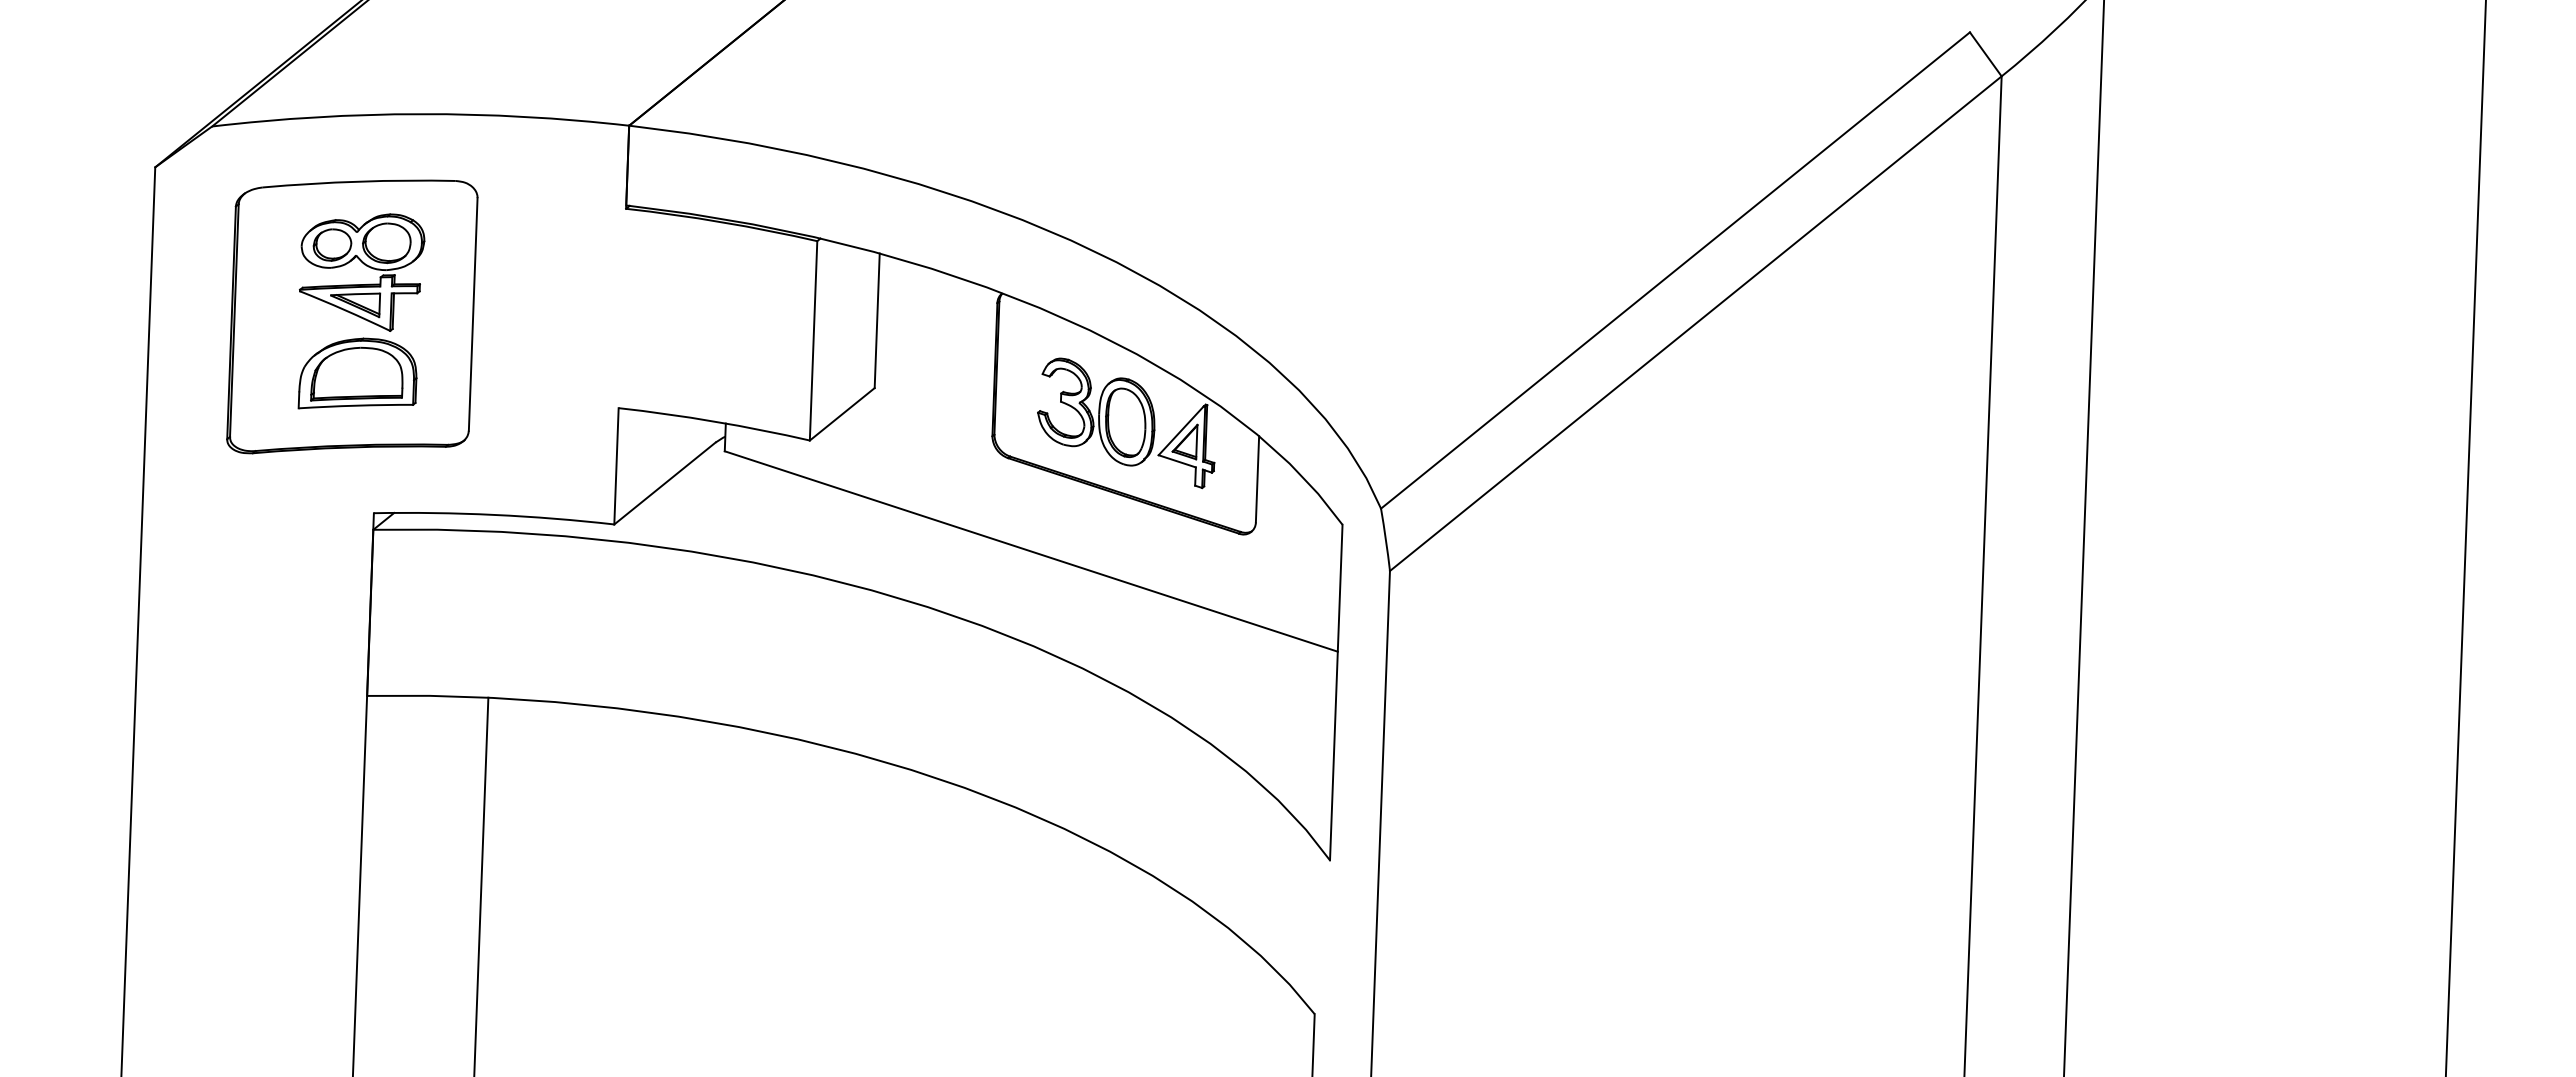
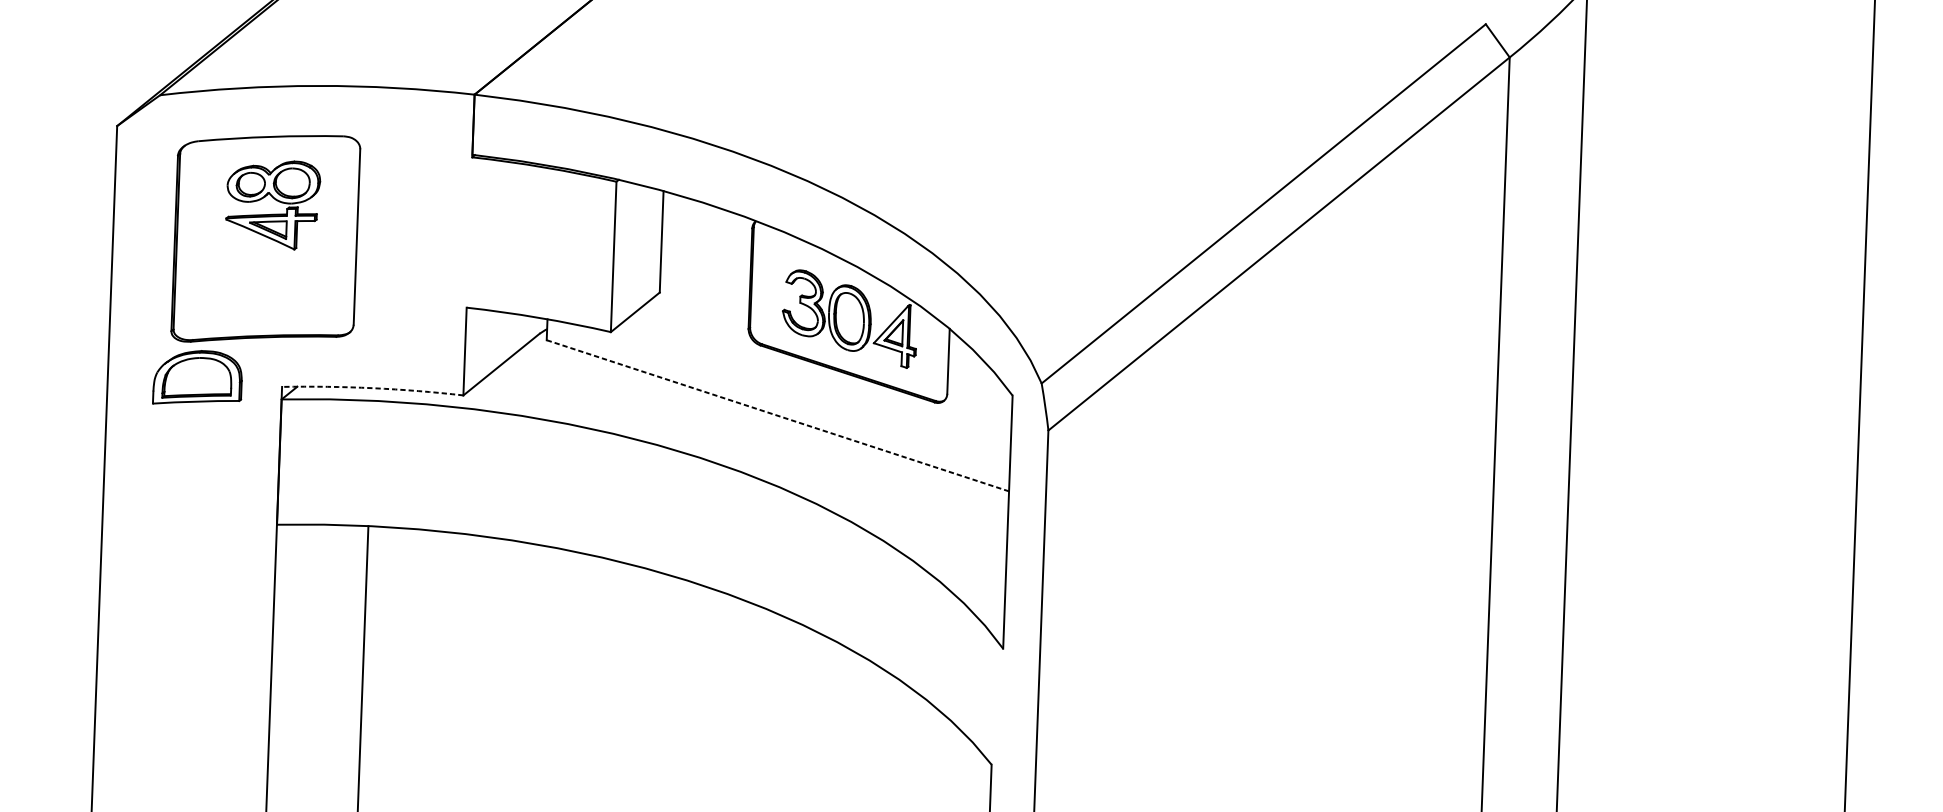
part: (357, 373) -> (197, 377), moved
arc: (494, 514) -> (373, 387), solid -> dashed
line: (1031, 551) -> (778, 415), solid -> dashed

